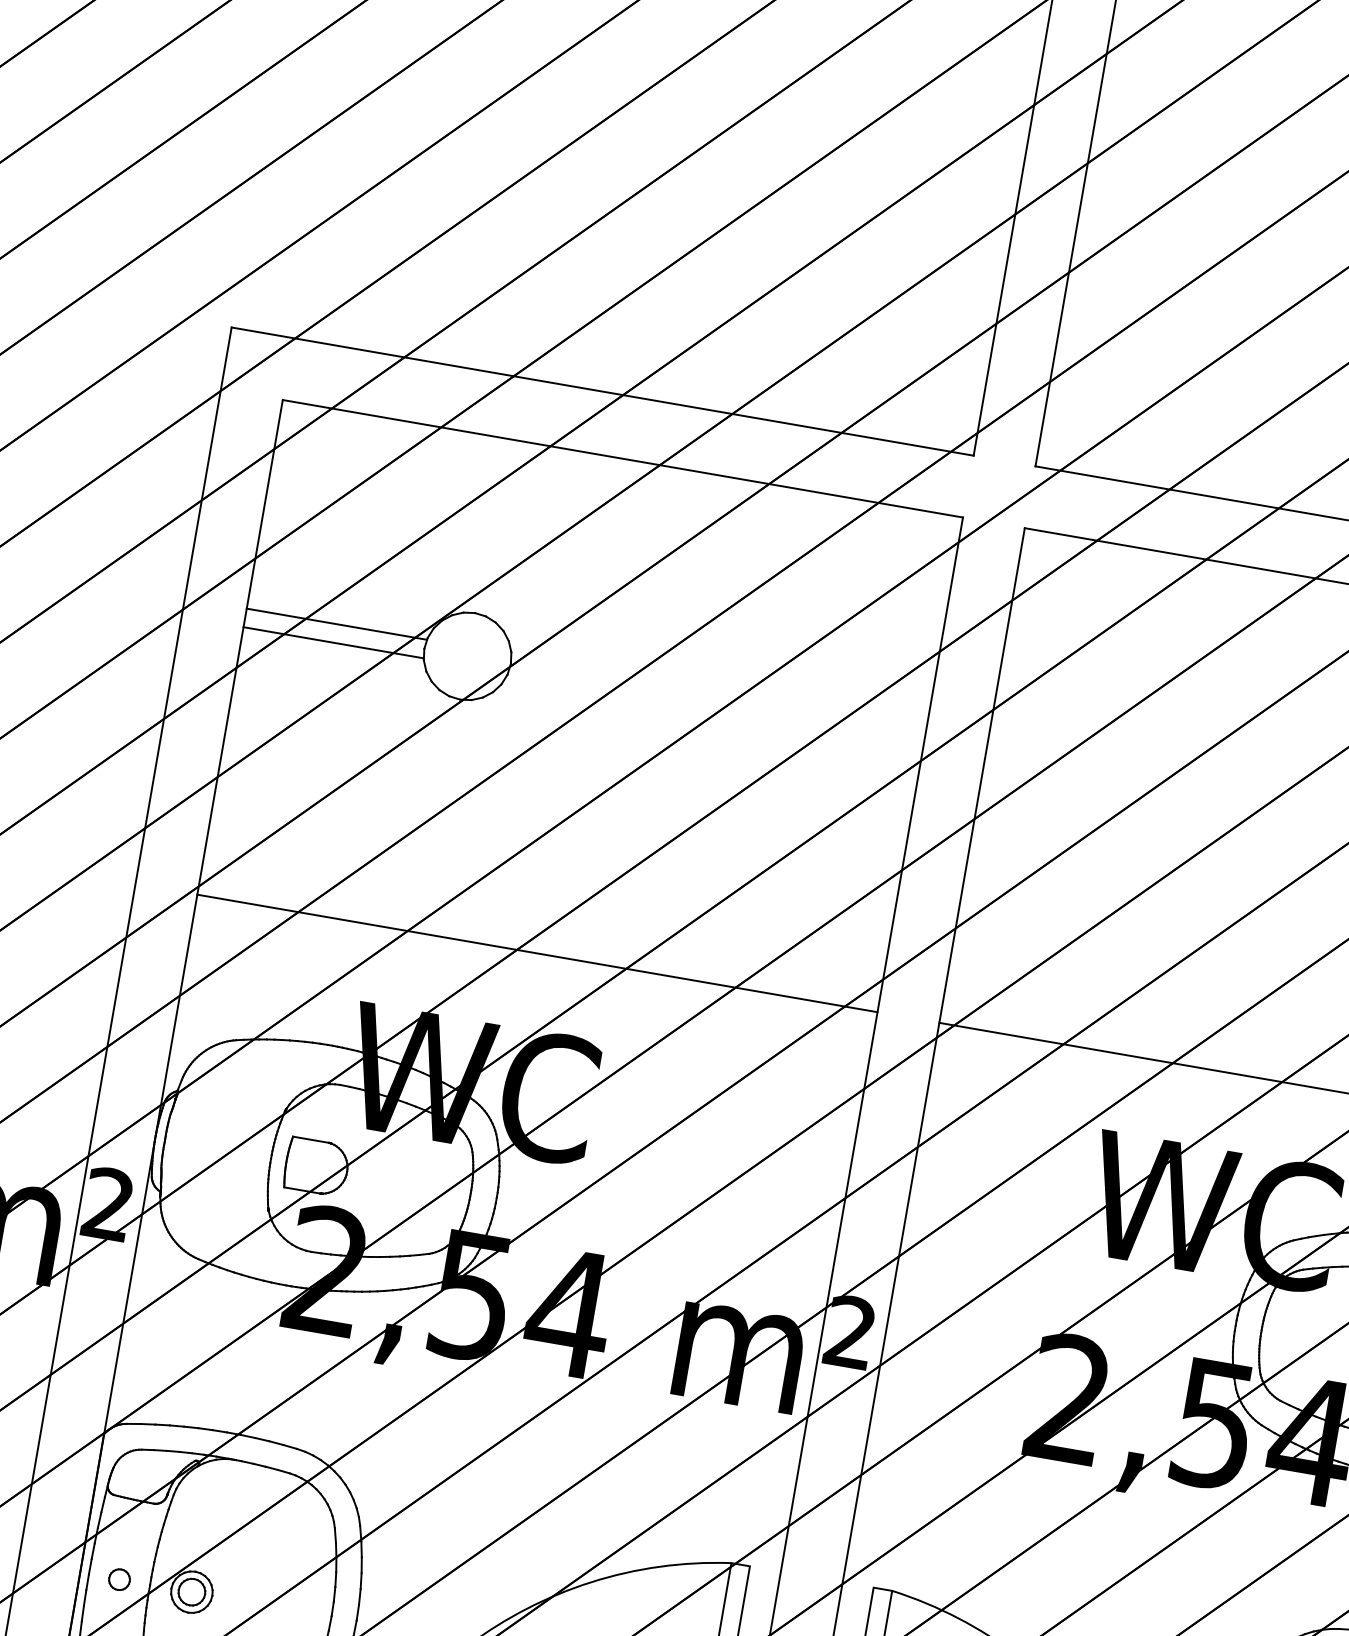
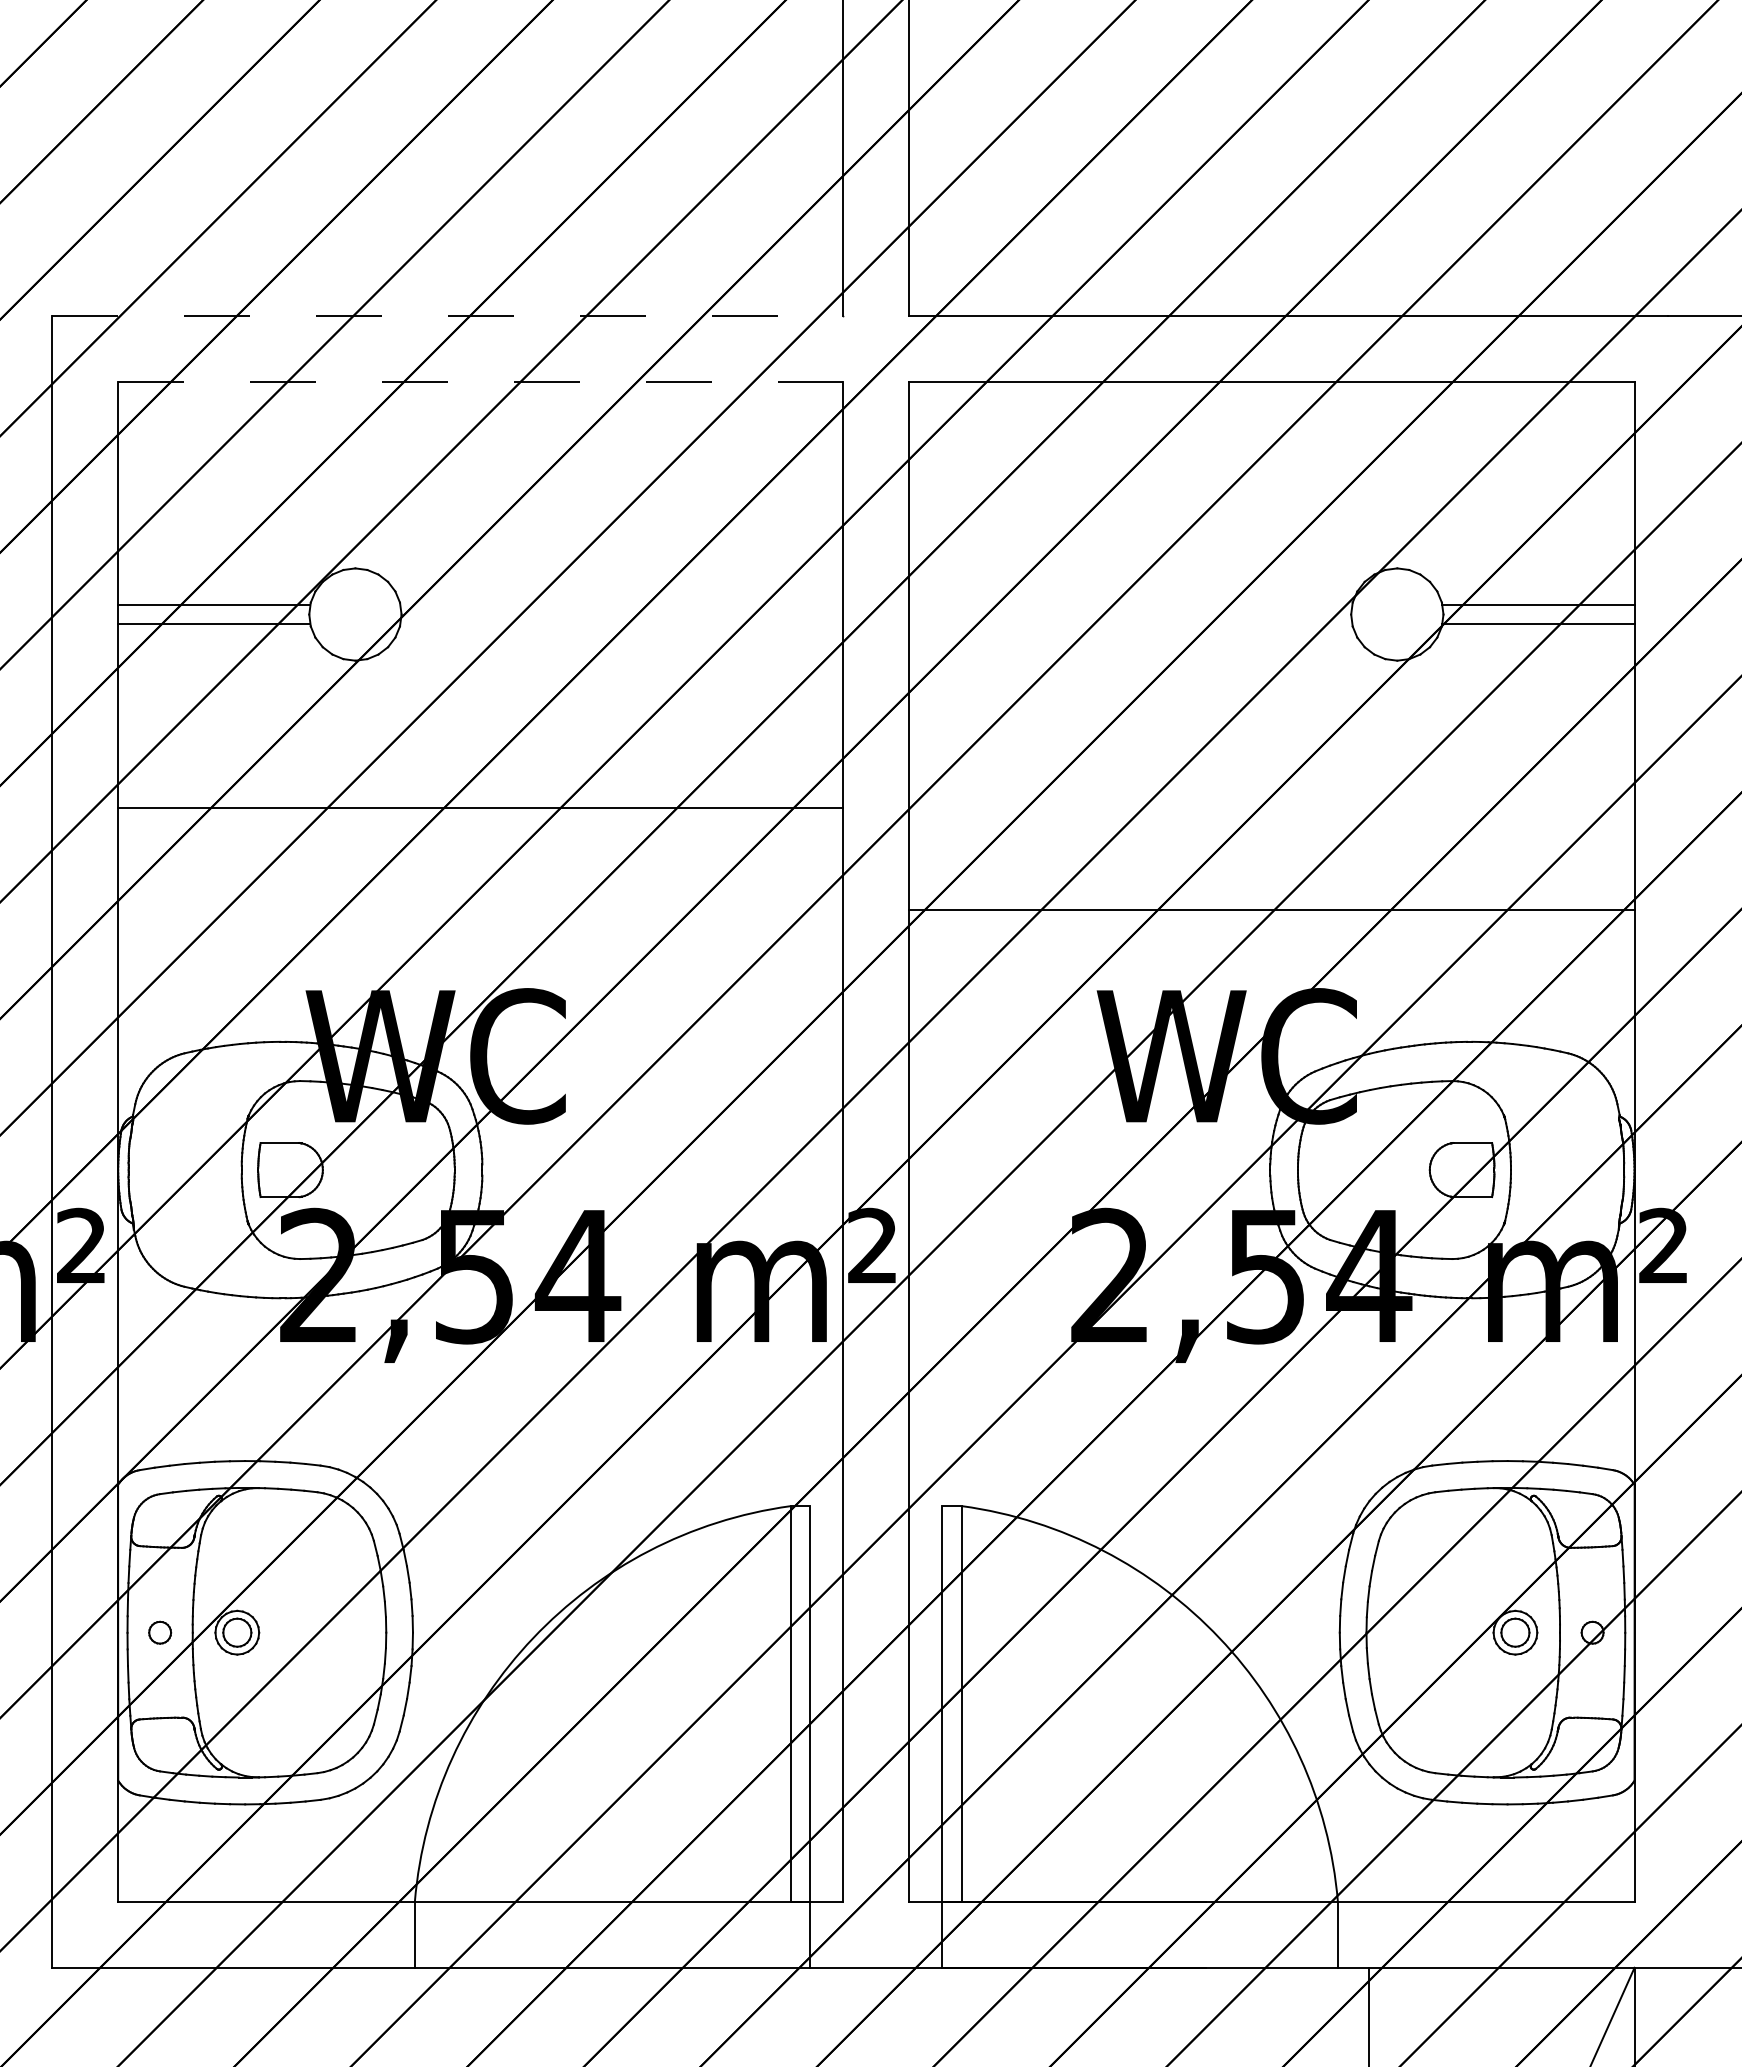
line: (602, 391) -> (447, 316), solid -> dashed
line: (622, 458) -> (480, 382), solid -> dashed
line: (537, 953) -> (480, 807), moved

